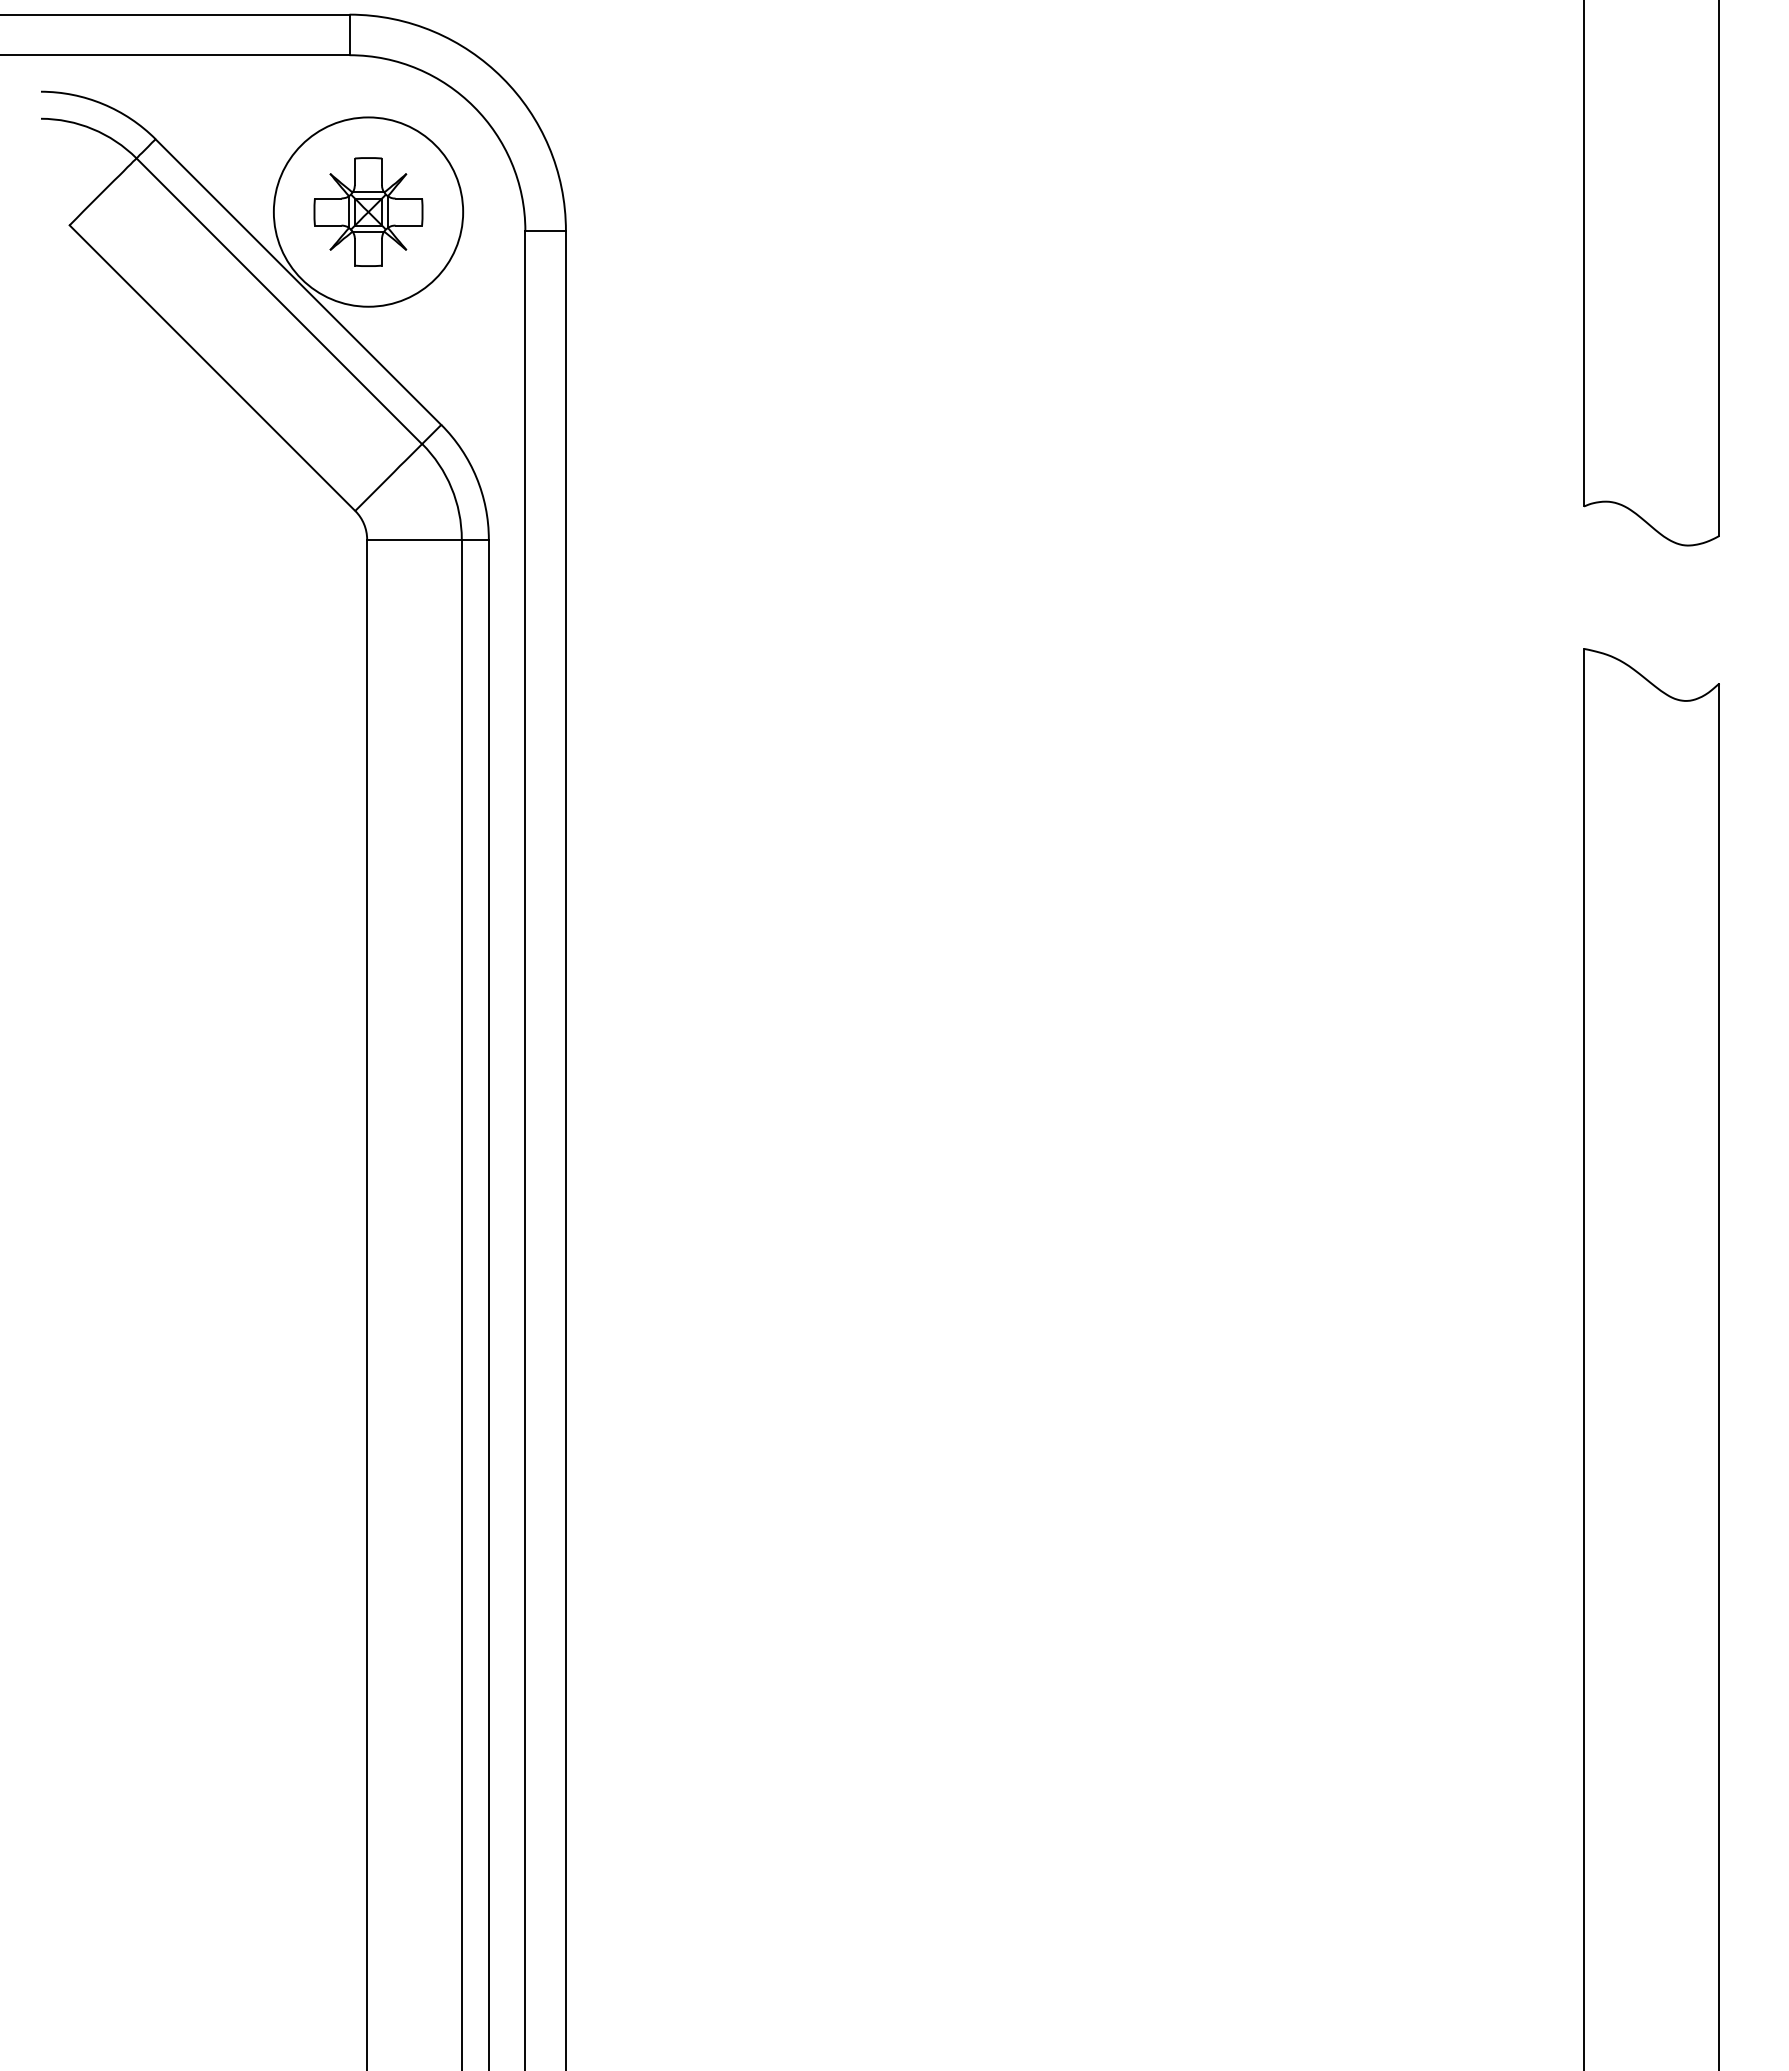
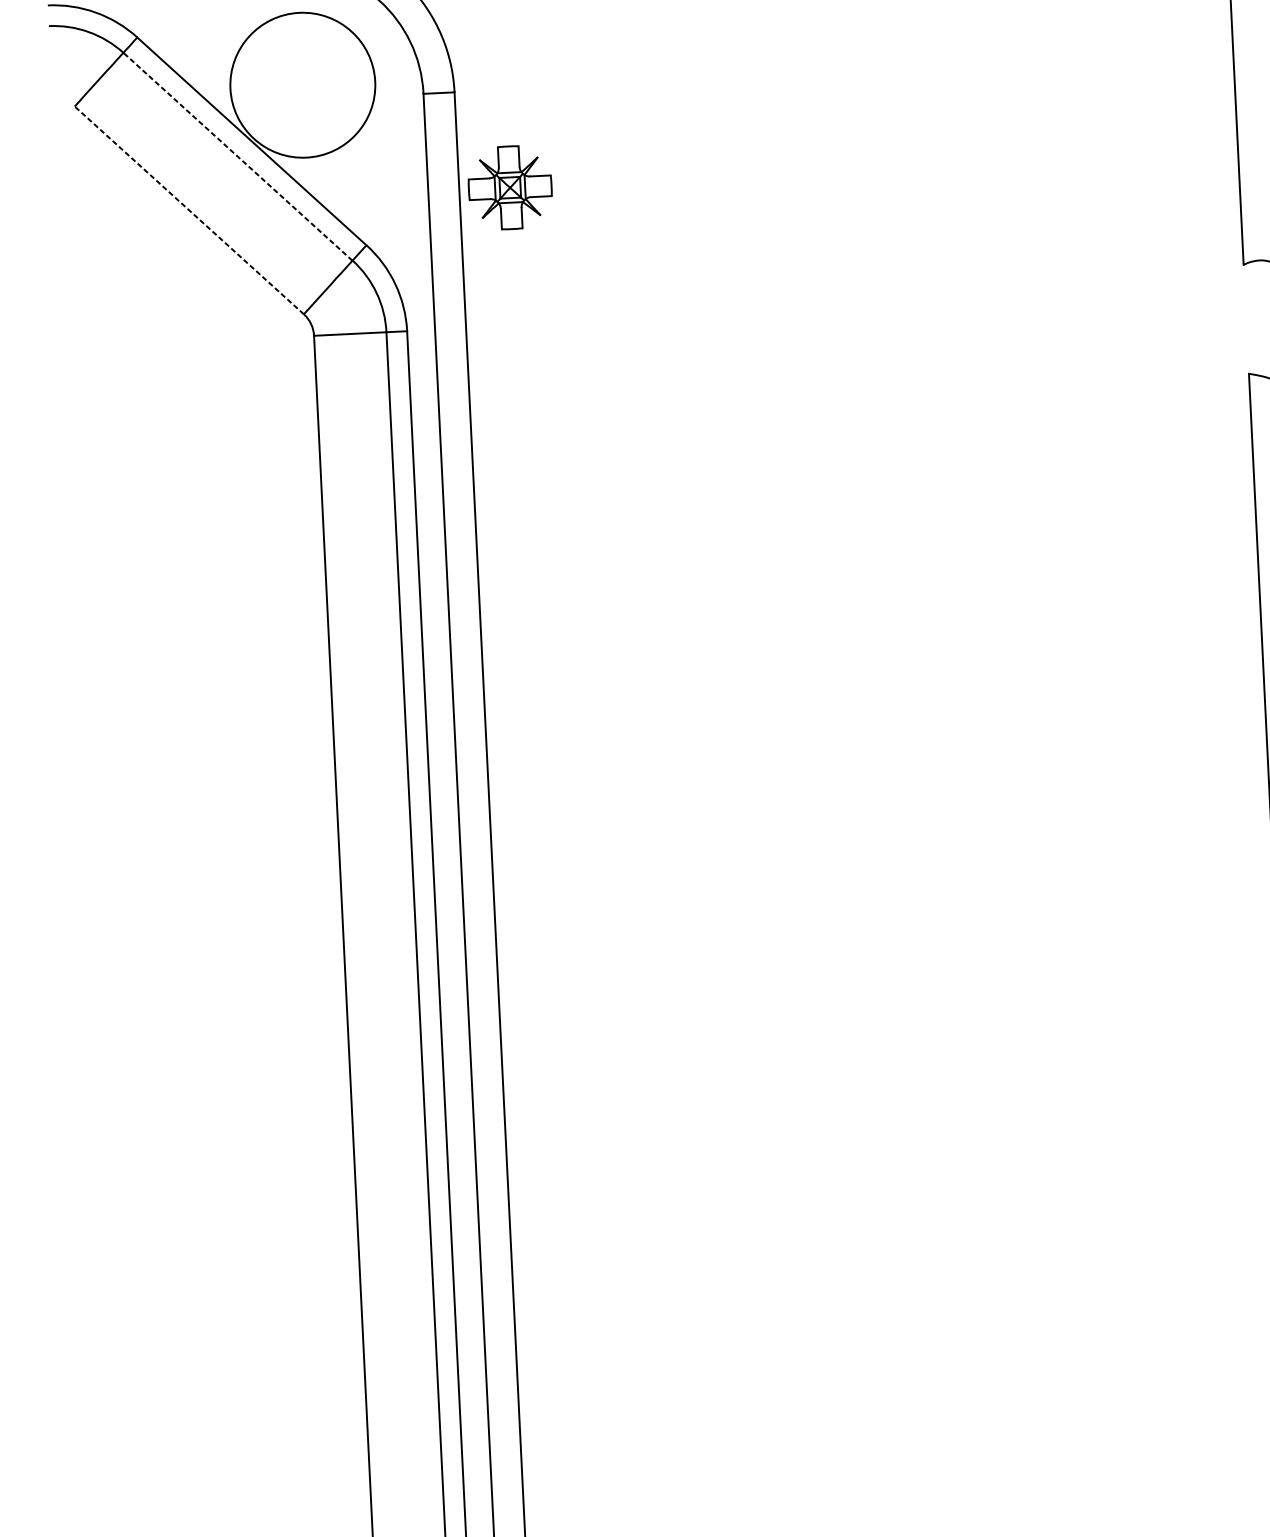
part: (368, 211) -> (510, 187), moved
line: (278, 300) -> (237, 156), solid -> dashed
line: (212, 368) -> (189, 210), solid -> dashed

